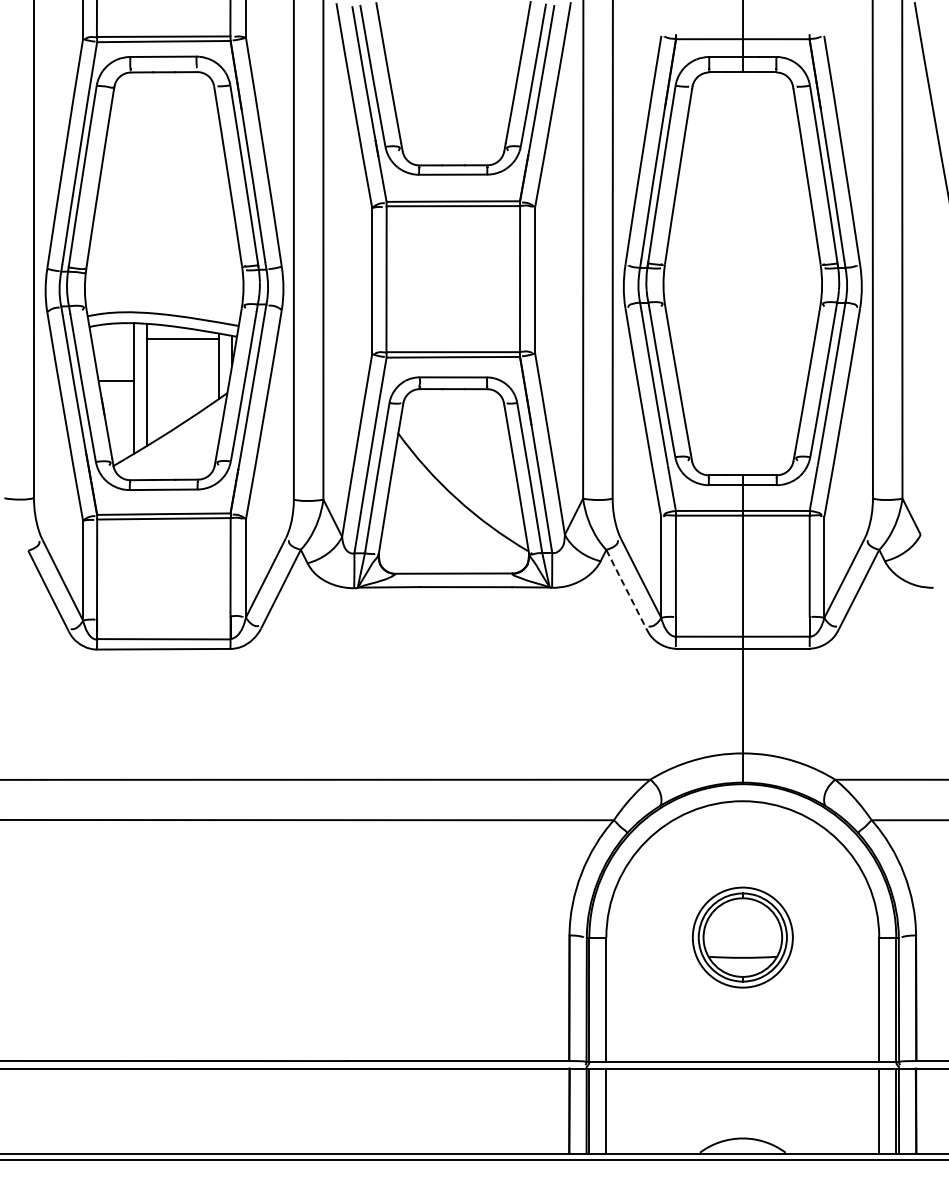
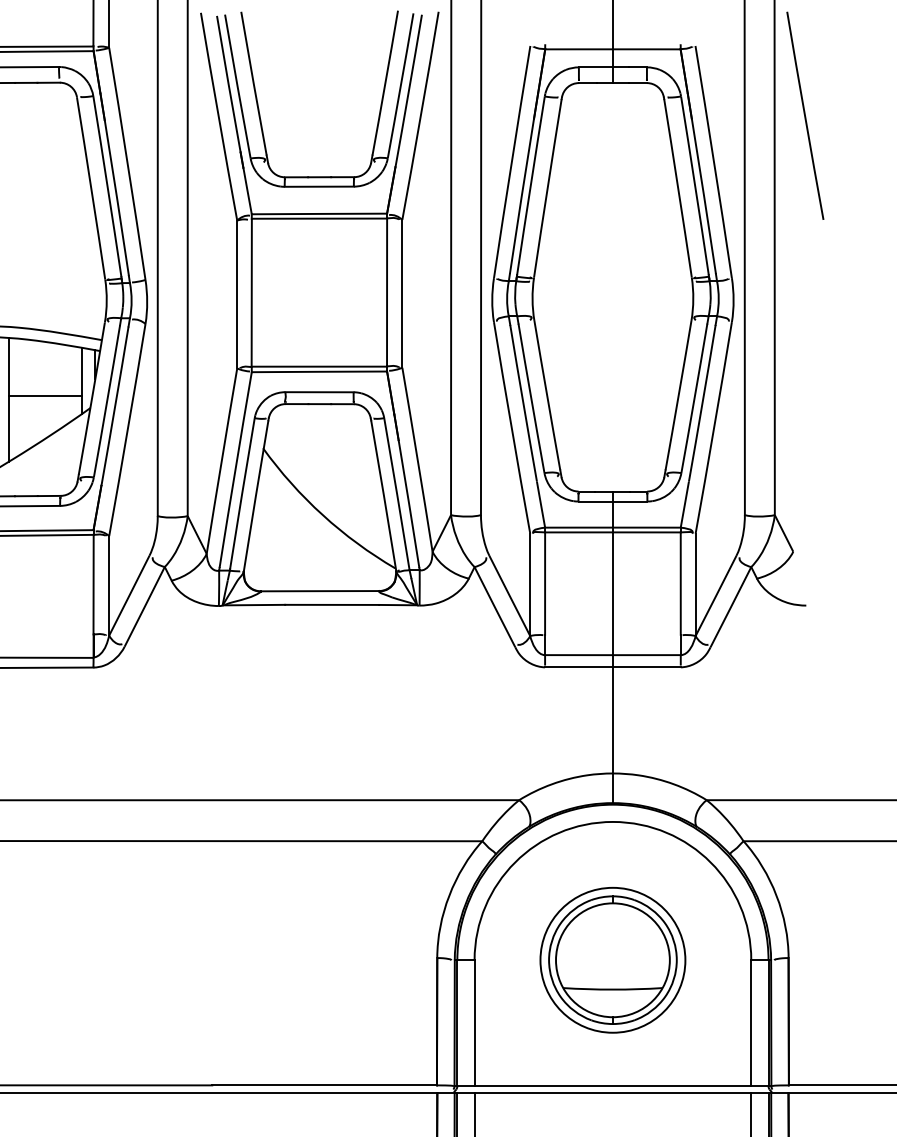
line: (182, 338) -> (44, 395), moved
arc: (626, 589) -> (495, 607), dashed -> solid
part: (742, 937) -> (612, 960), size x1.43

